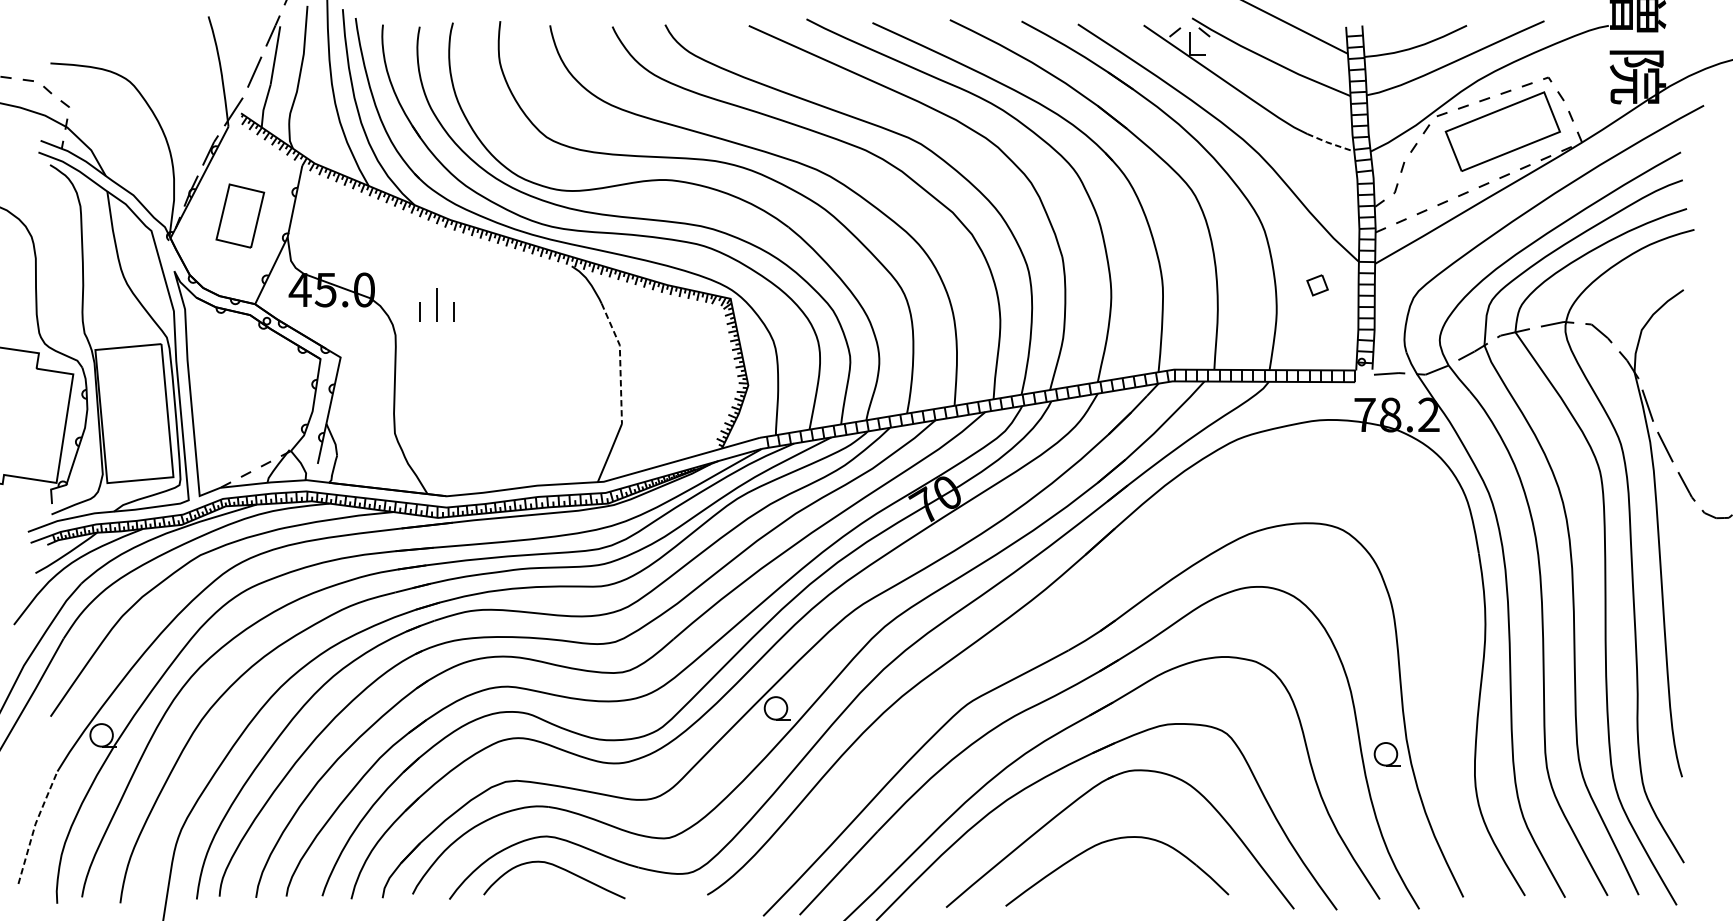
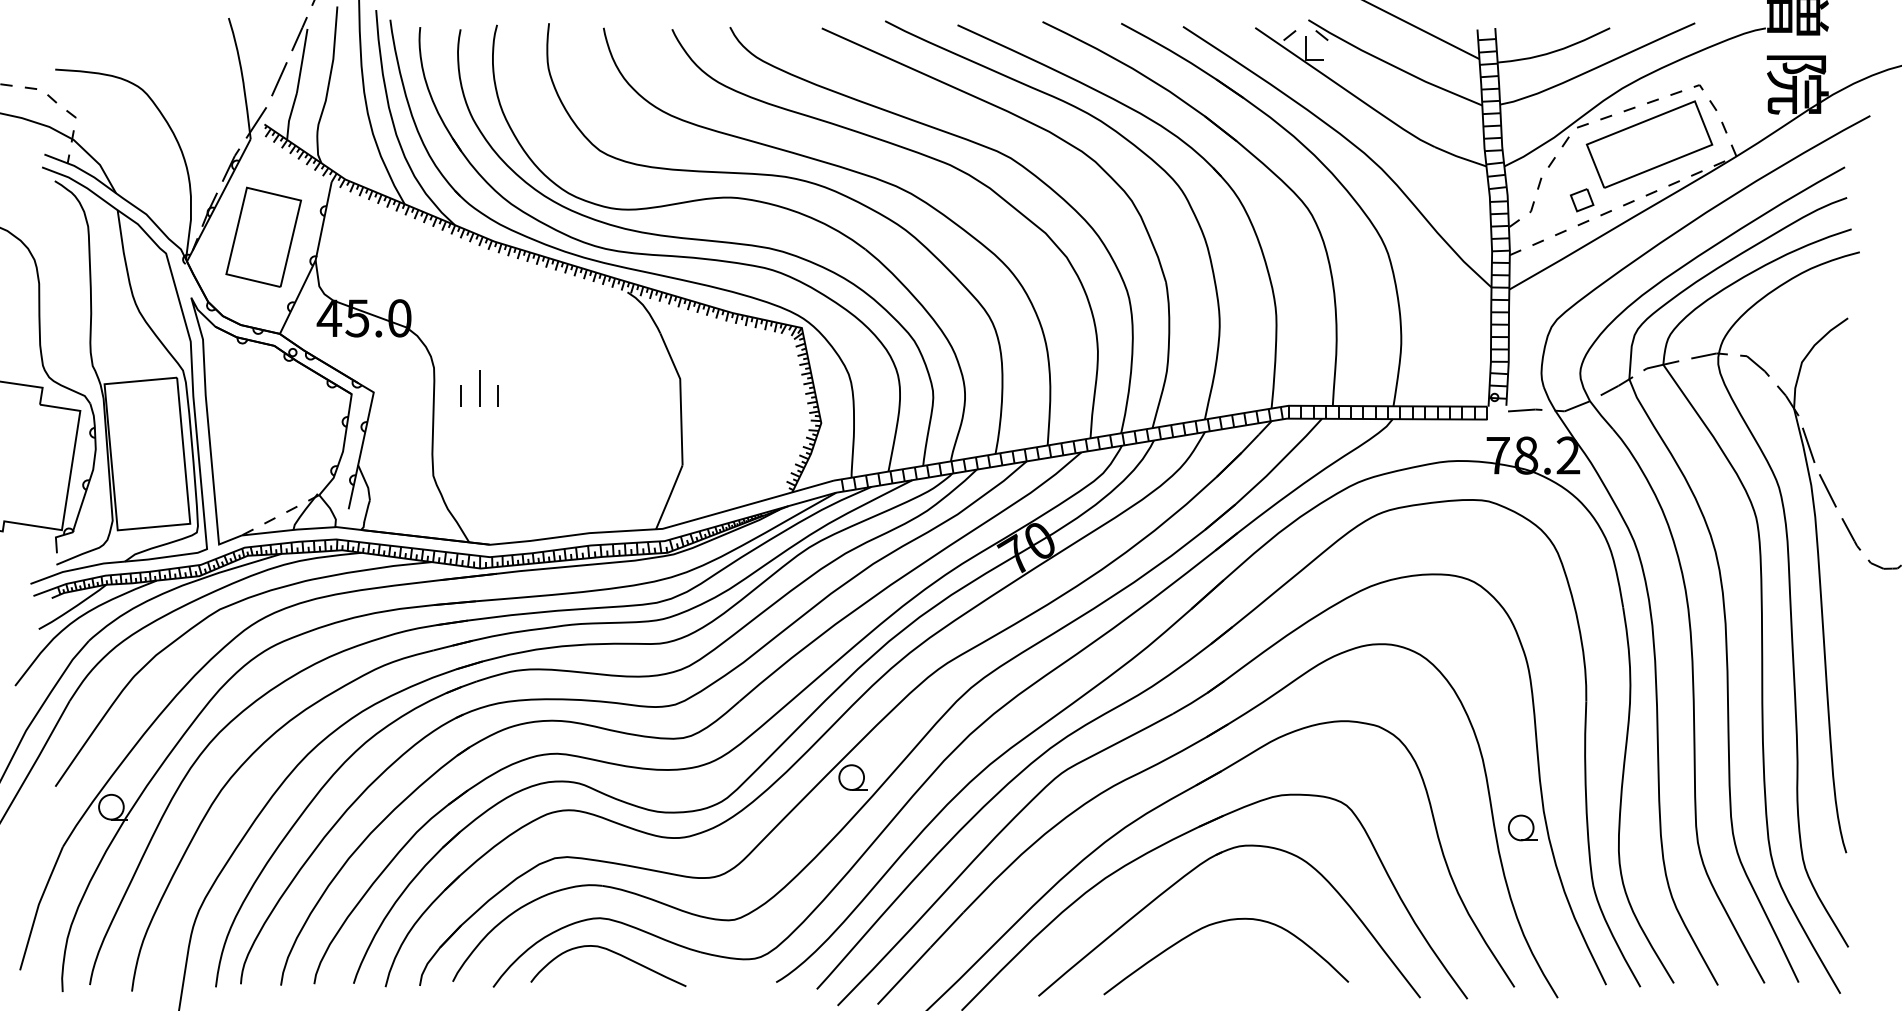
line: (1330, 143) -> (1460, 157), dashed -> solid
part: (240, 215) -> (263, 236), size x1.43
part: (1317, 285) -> (1582, 200), moved
part: (436, 304) -> (479, 388), moved
line: (620, 361) -> (680, 396), dashed -> solid
part: (1072, 610) -> (1177, 670), added
line: (35, 824) -> (38, 905), dashed -> solid

